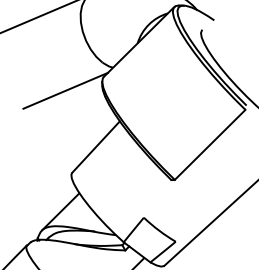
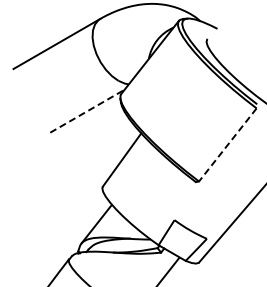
line: (65, 91) -> (87, 111), solid -> dashed
line: (209, 144) -> (227, 144), solid -> dashed

